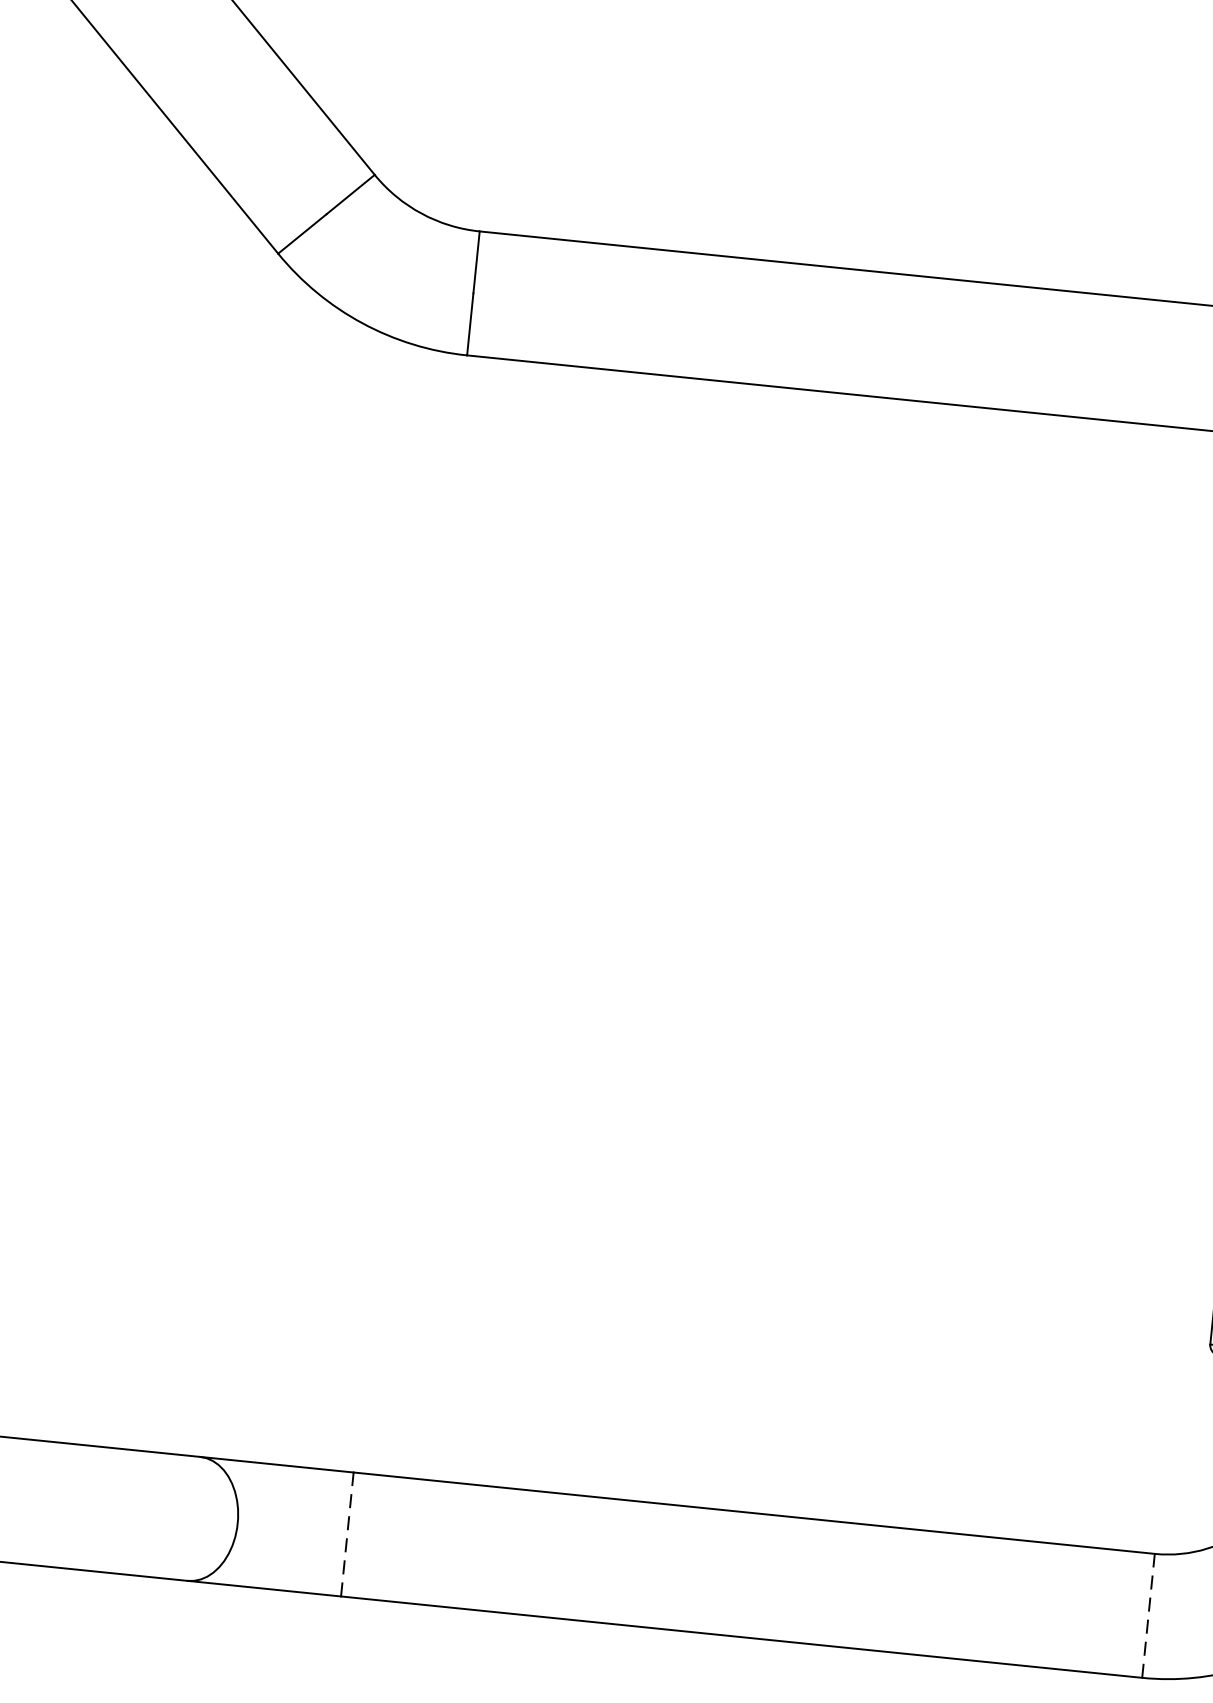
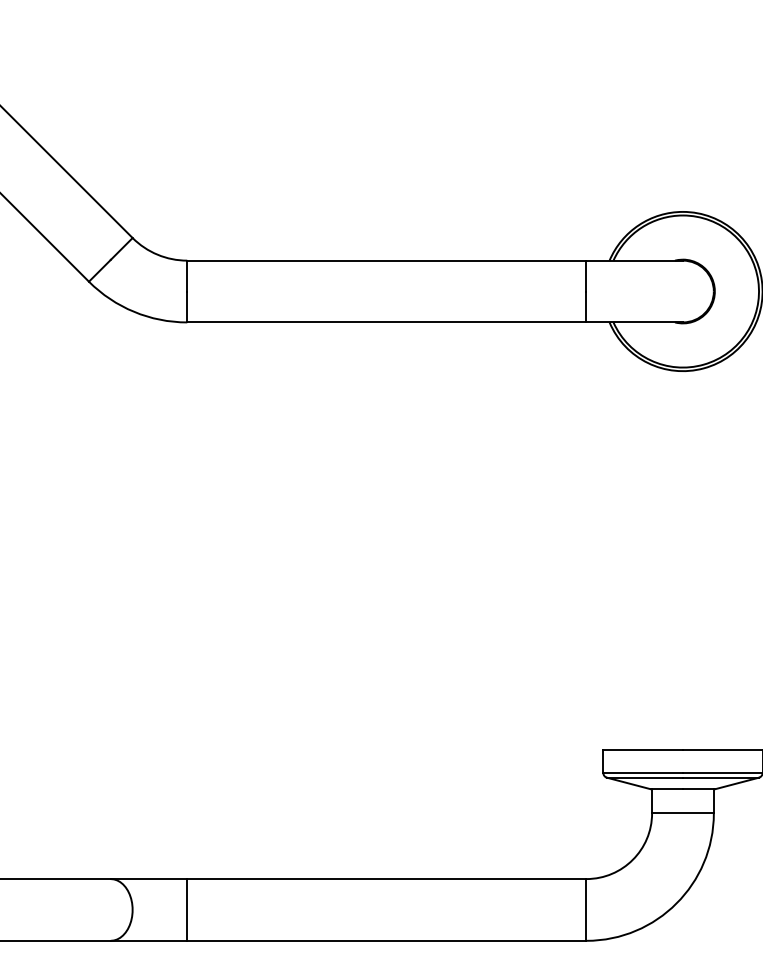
line: (347, 1533) -> (187, 909), dashed -> solid
line: (1148, 1614) -> (586, 909), dashed -> solid

